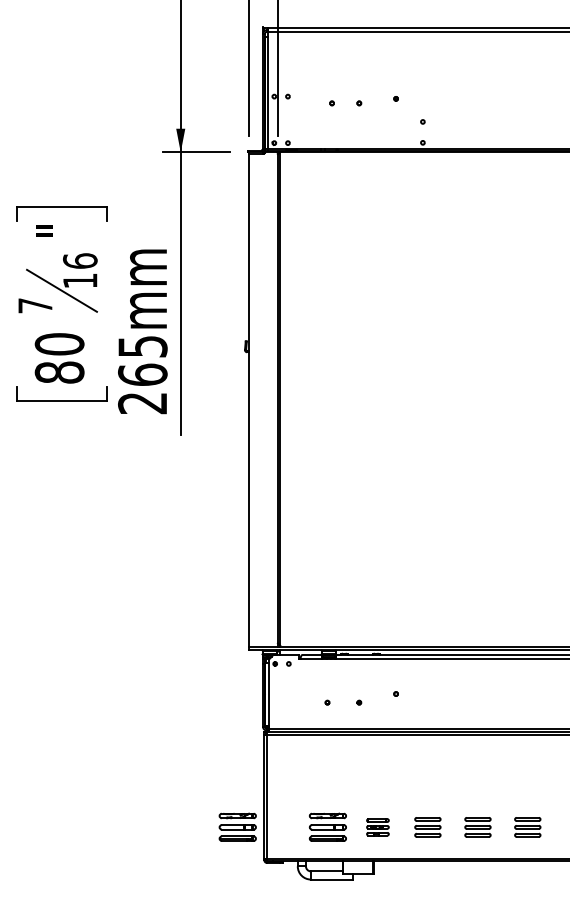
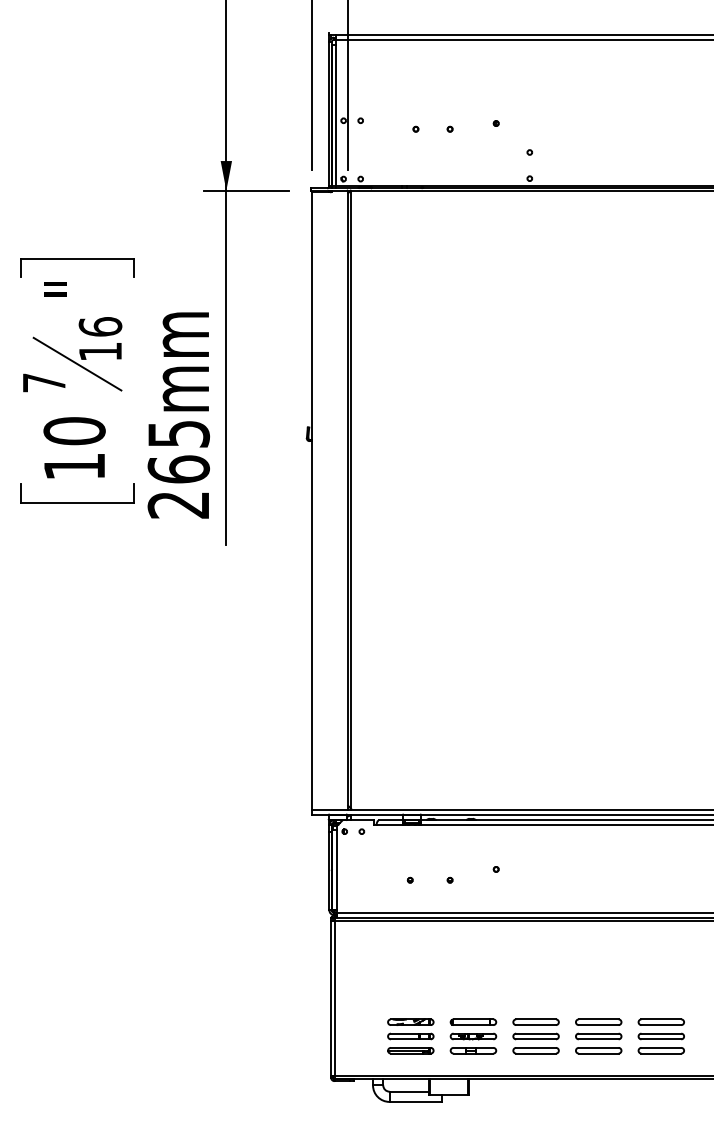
text: (59, 372) -> (74, 466), 80 -> 10
part: (237, 827) -> (297, 1036), removed
part: (377, 827) -> (473, 1036), size x1.67
part: (427, 827) -> (535, 1036), size x1.43
part: (477, 827) -> (598, 1036), size x1.43
part: (527, 827) -> (660, 1036), size x1.43

